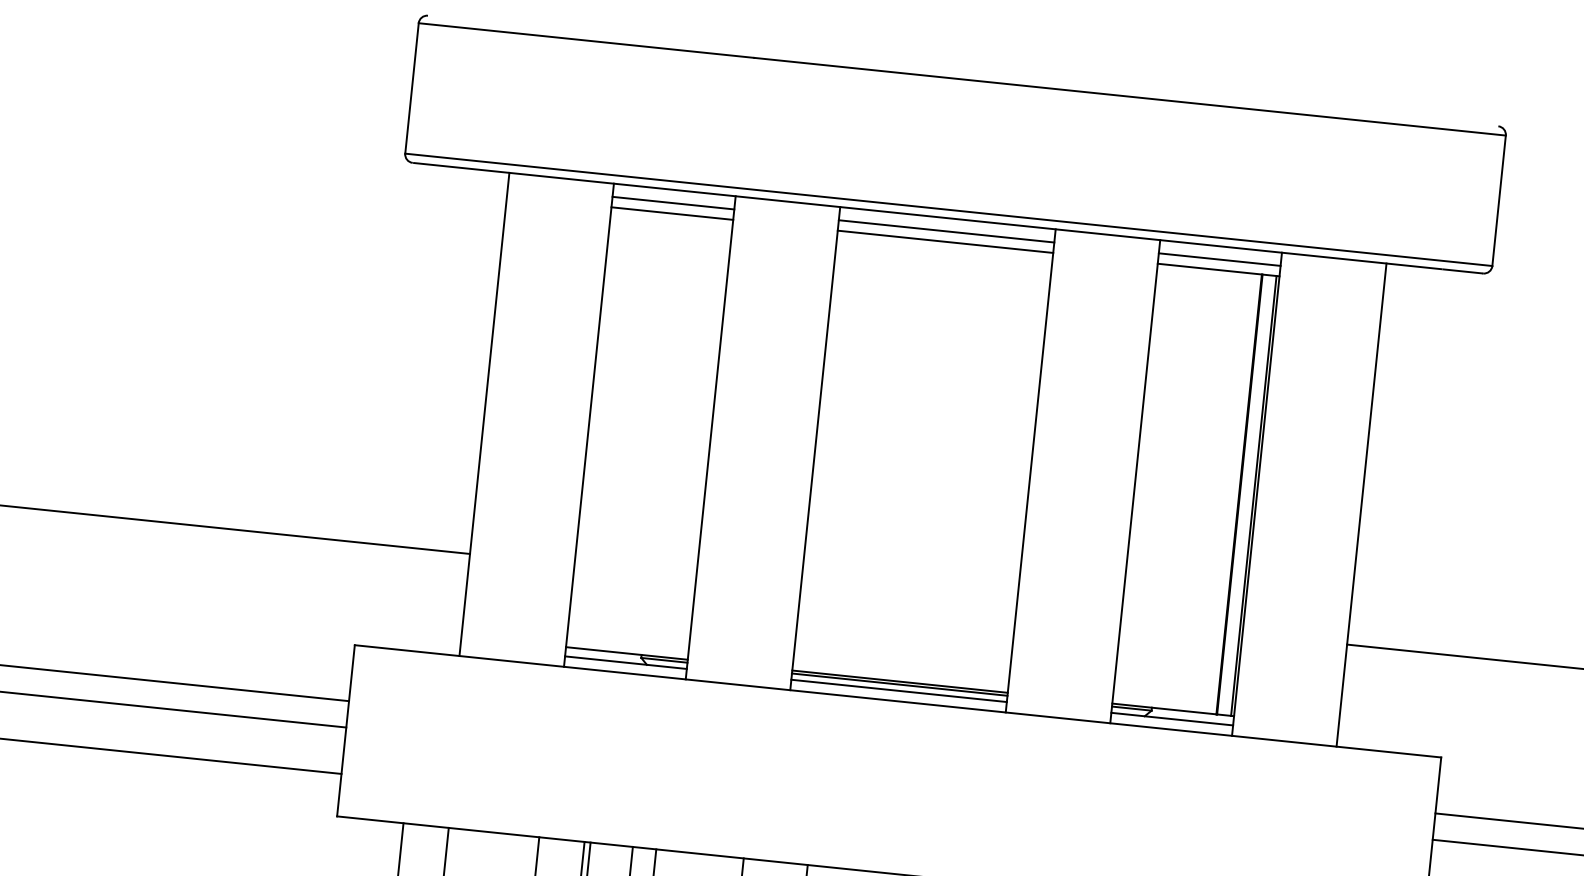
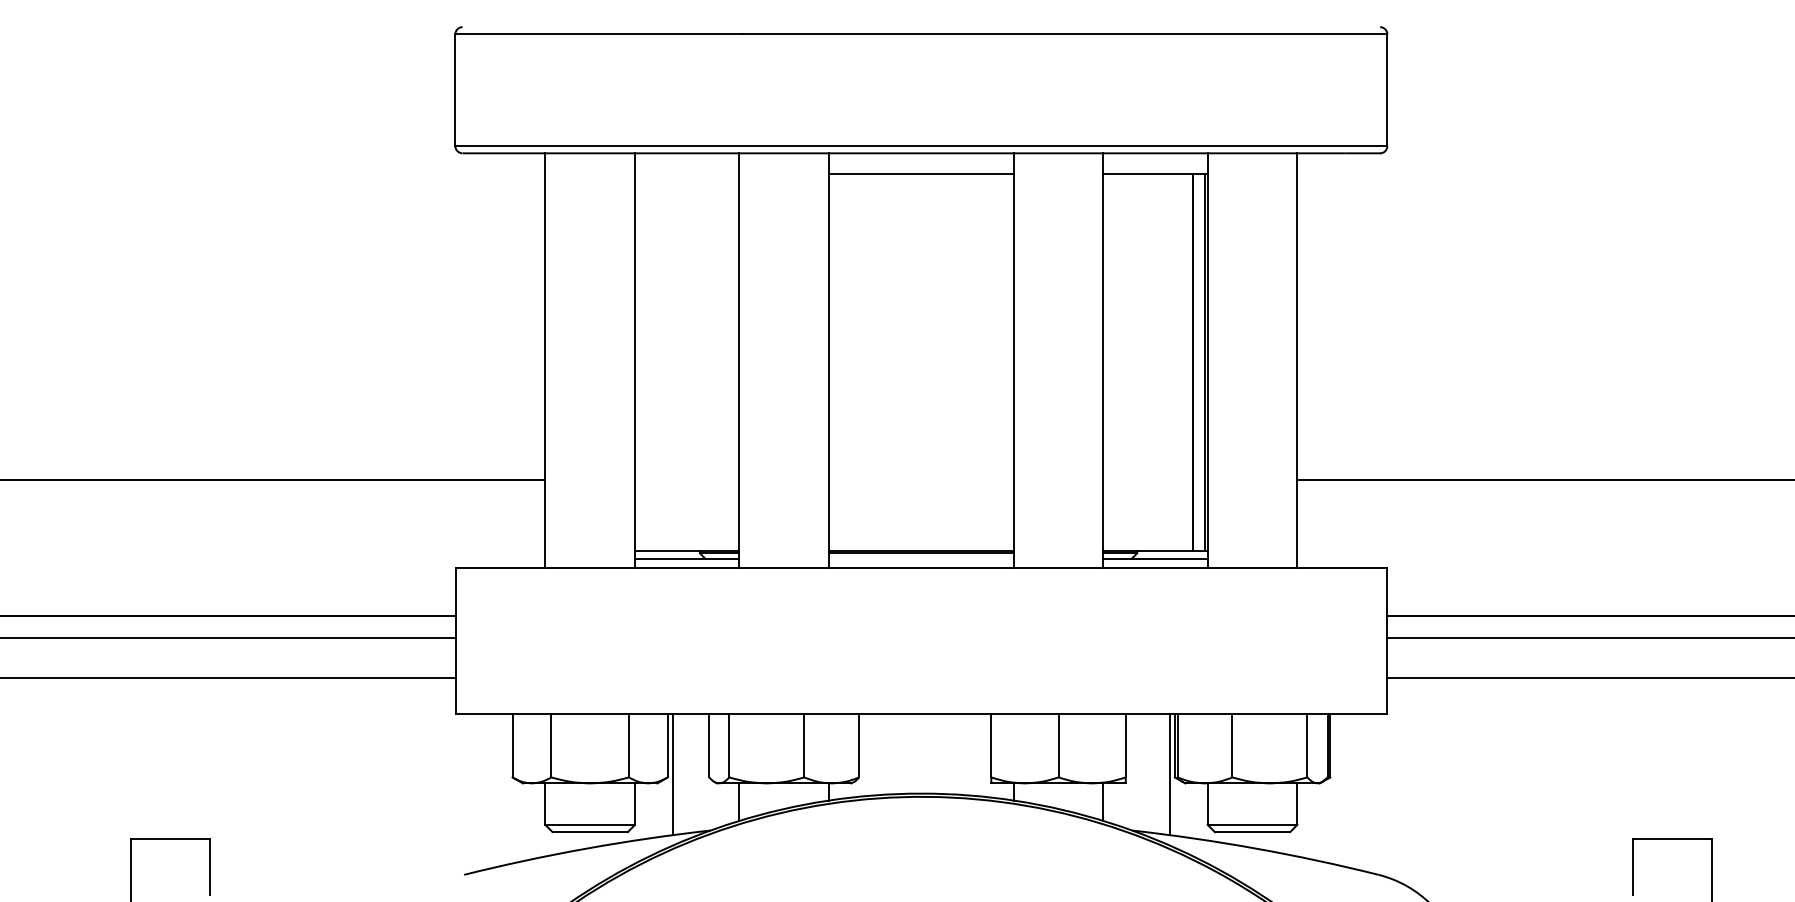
line: (673, 203) -> (687, 164), removed
line: (672, 213) -> (687, 173), removed
line: (946, 231) -> (921, 164), removed
line: (1219, 259) -> (1155, 164), removed
line: (899, 690) -> (921, 558), removed

